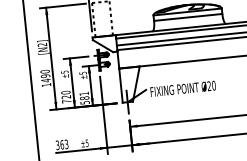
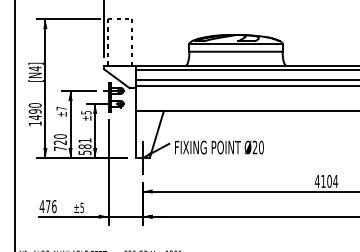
text: (41, 44) -> (34, 68), [N2] -> [N4]
text: (64, 72) -> (61, 108), ±5 -> ±7
text: (61, 144) -> (47, 206), 363 -> 476

